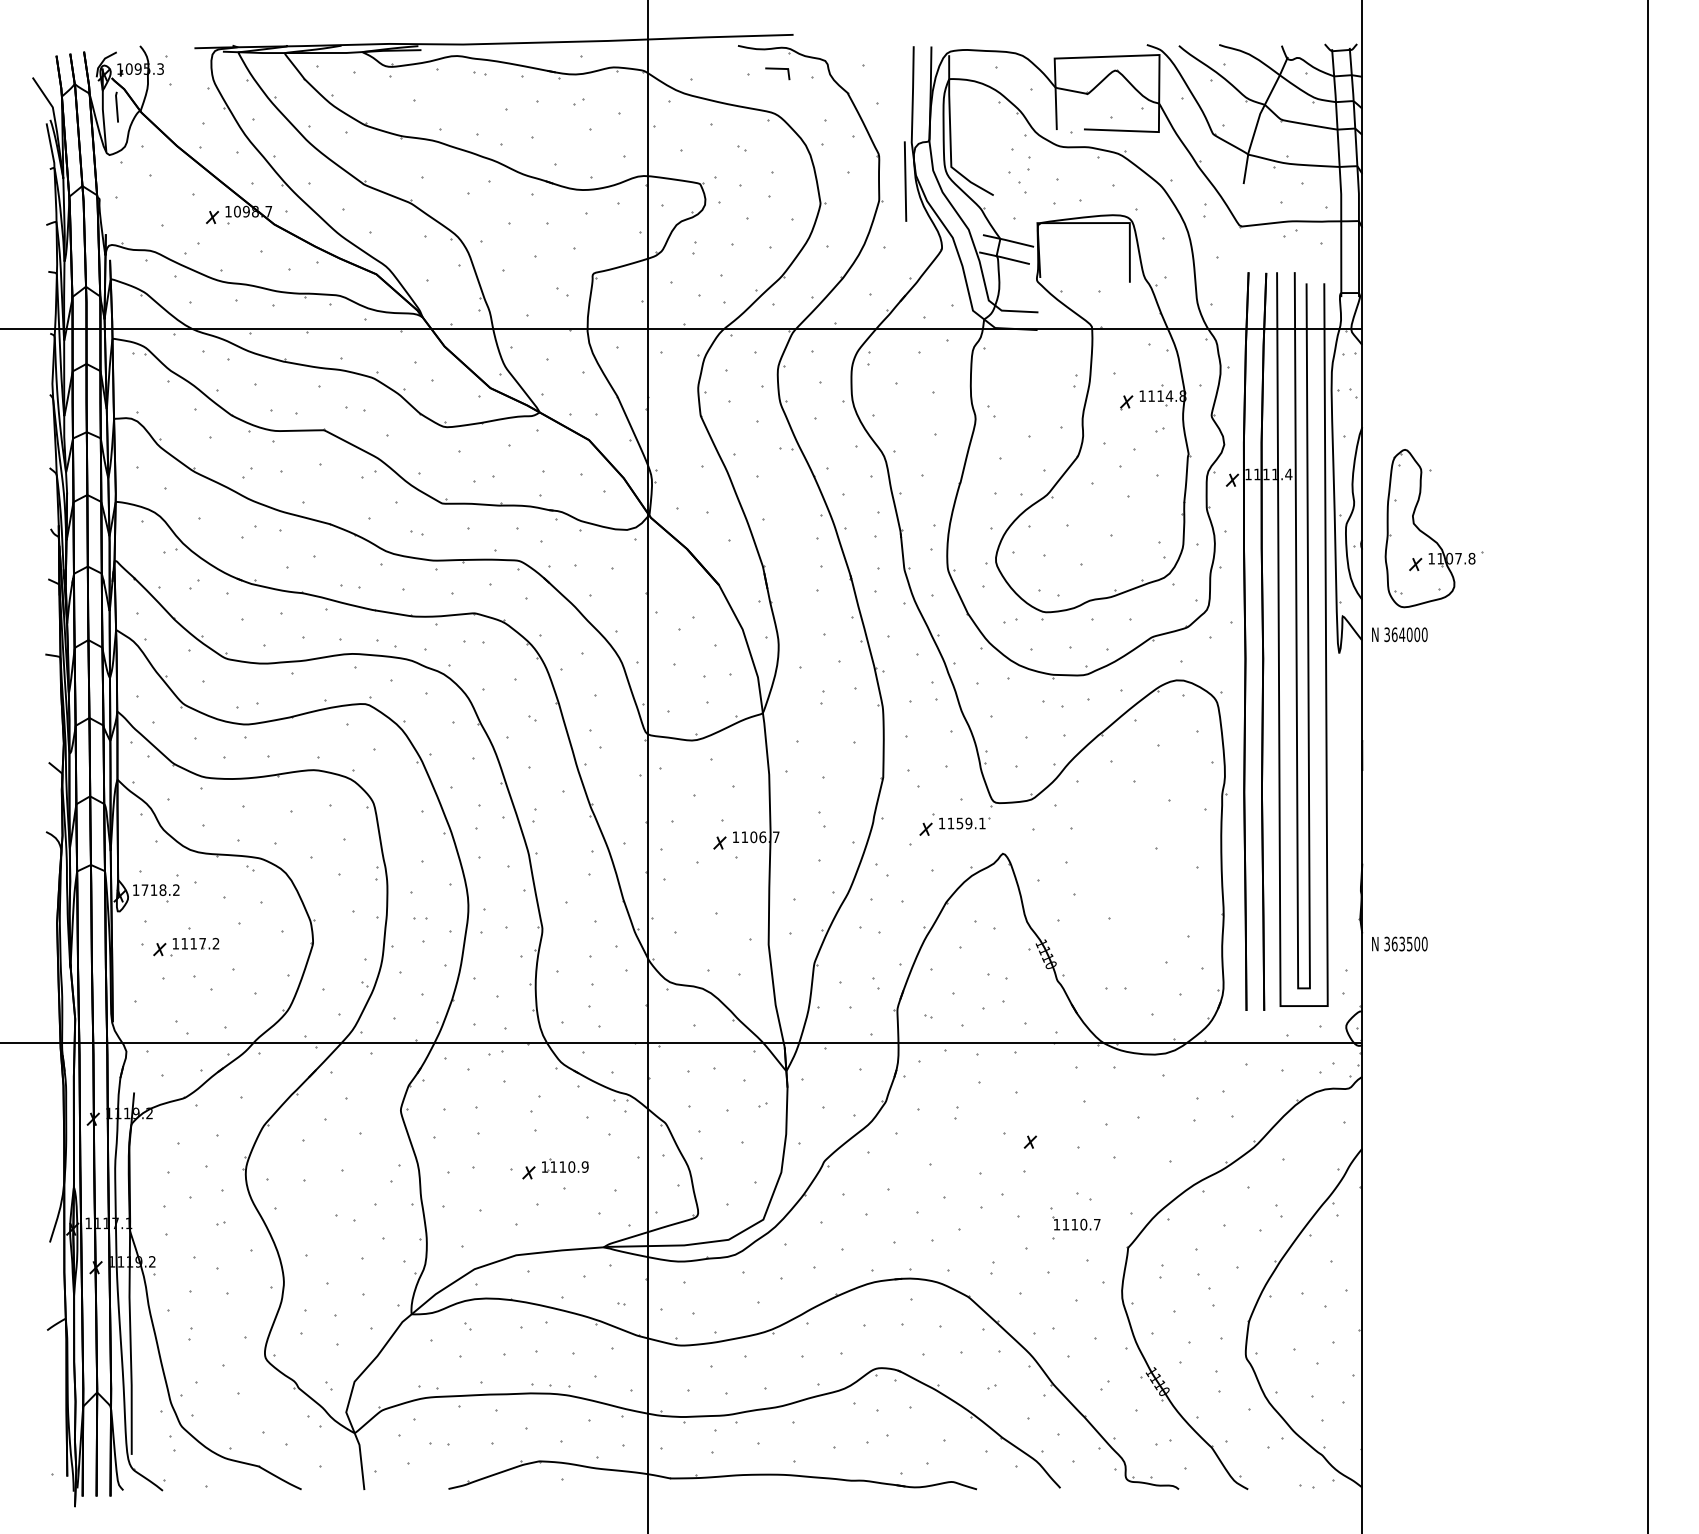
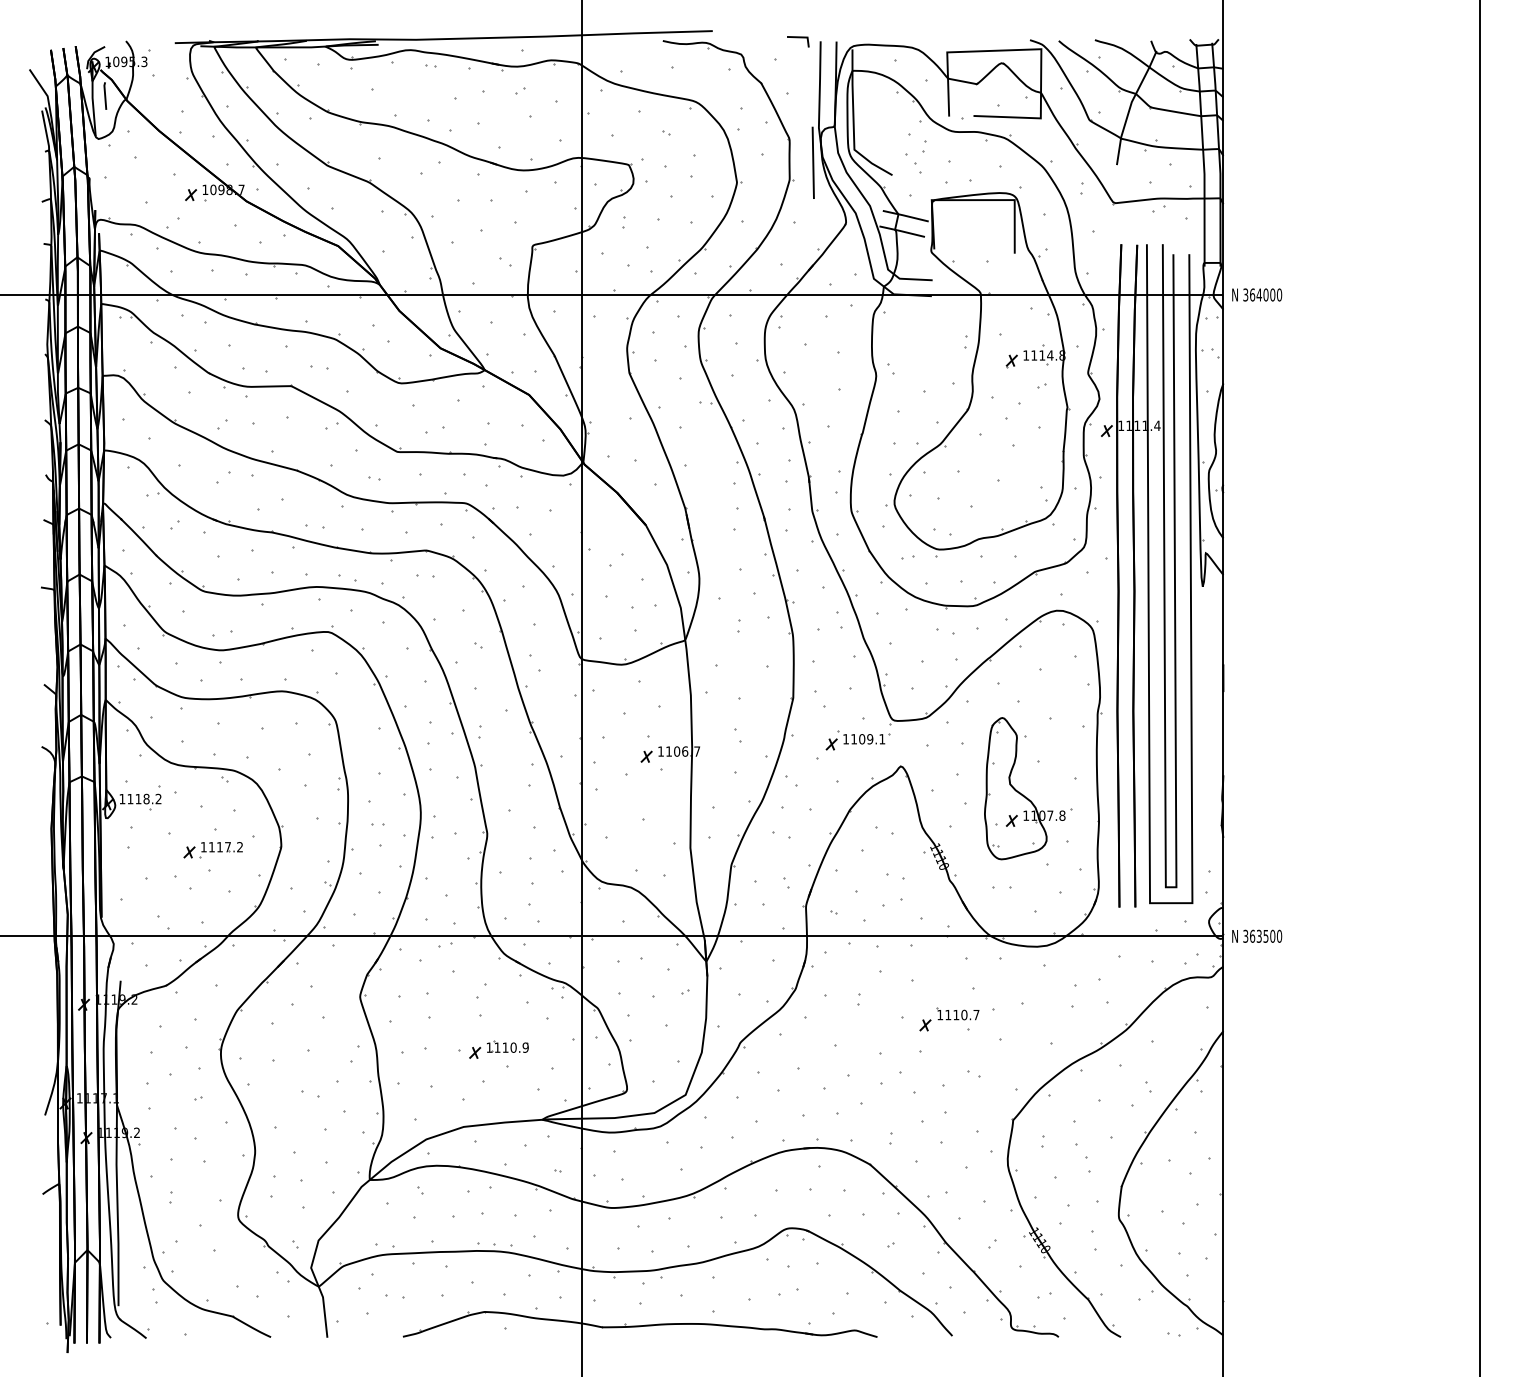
line: (777, 69) -> (798, 37), moved
part: (1427, 534) -> (1022, 794), moved
text: (1399, 634) -> (1256, 294), moved
text: (959, 823) -> (861, 739), 1159.1 -> 1109.1
text: (144, 889) -> (129, 798), 1718.2 -> 1118.2
text: (1399, 943) -> (1256, 935), moved
part: (186, 946) -> (213, 849), moved
part: (1076, 1223) -> (957, 1013), moved

